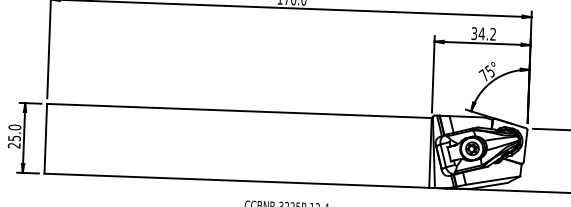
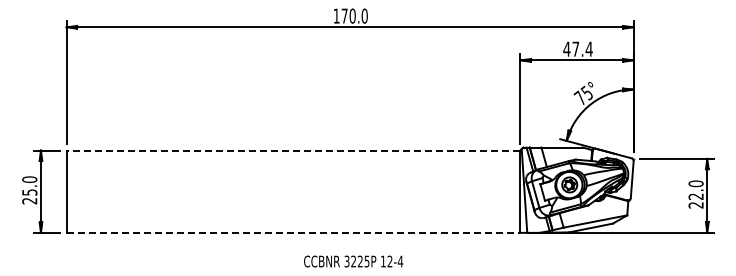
text: (483, 33) -> (577, 48), 34.2 -> 47.4
line: (239, 110) -> (293, 150), solid -> dashed
line: (236, 180) -> (293, 232), solid -> dashed

